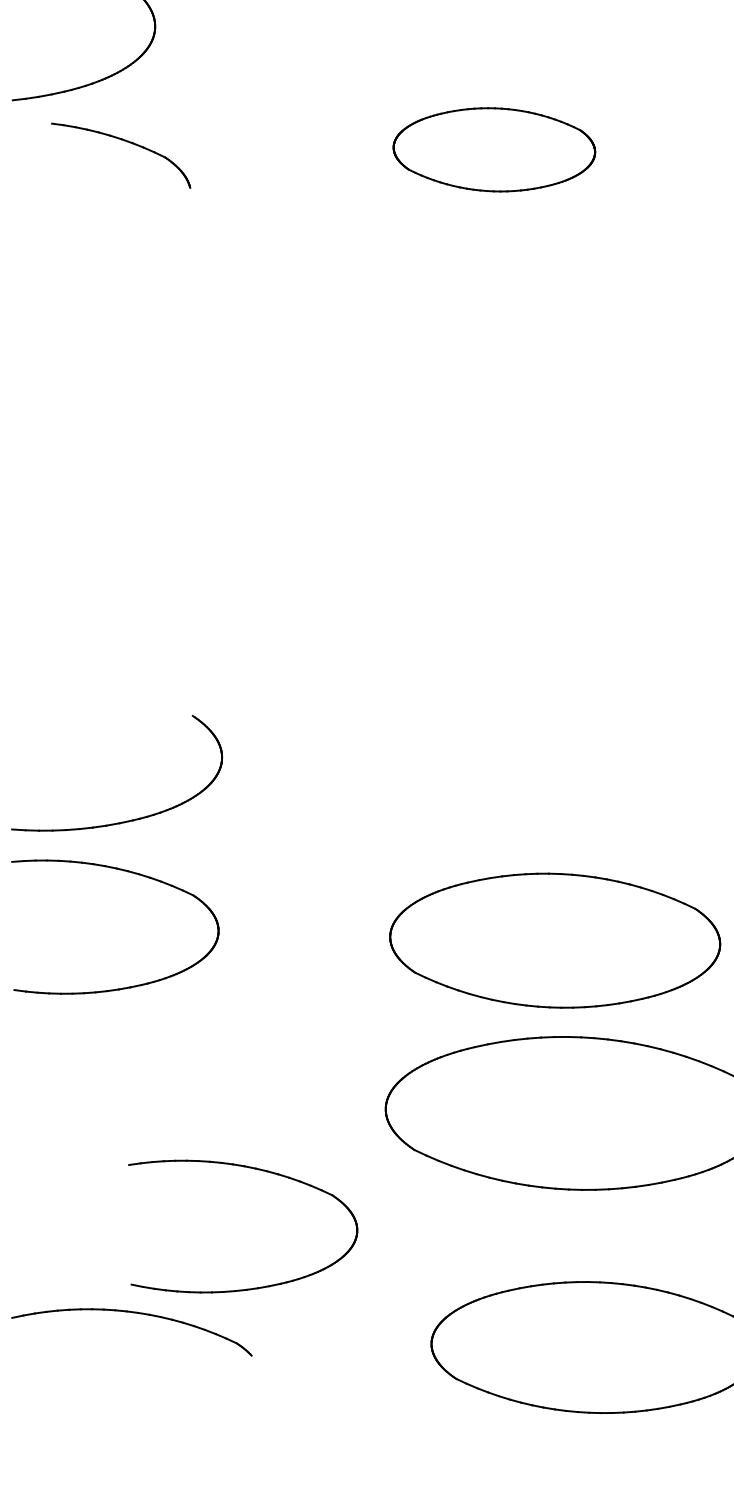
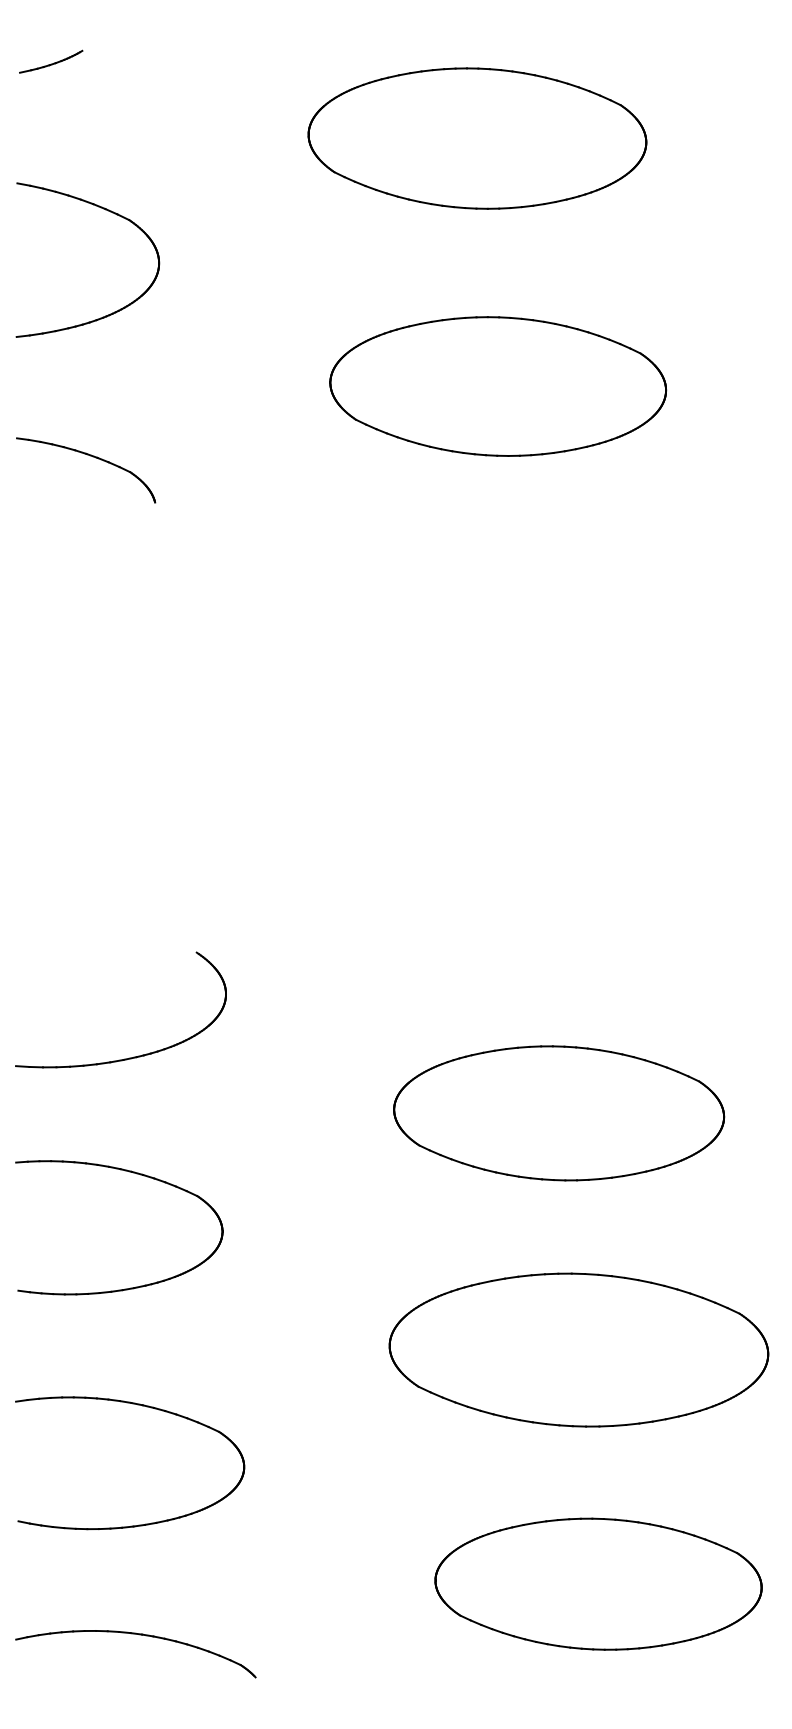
part: (125, 141) -> (90, 456), moved
part: (494, 149) -> (498, 386), size x1.67
part: (132, 873) -> (136, 1174), moved
part: (555, 940) -> (559, 1113), moved
part: (259, 1170) -> (146, 1407), moved
part: (135, 1313) -> (139, 1635), moved

